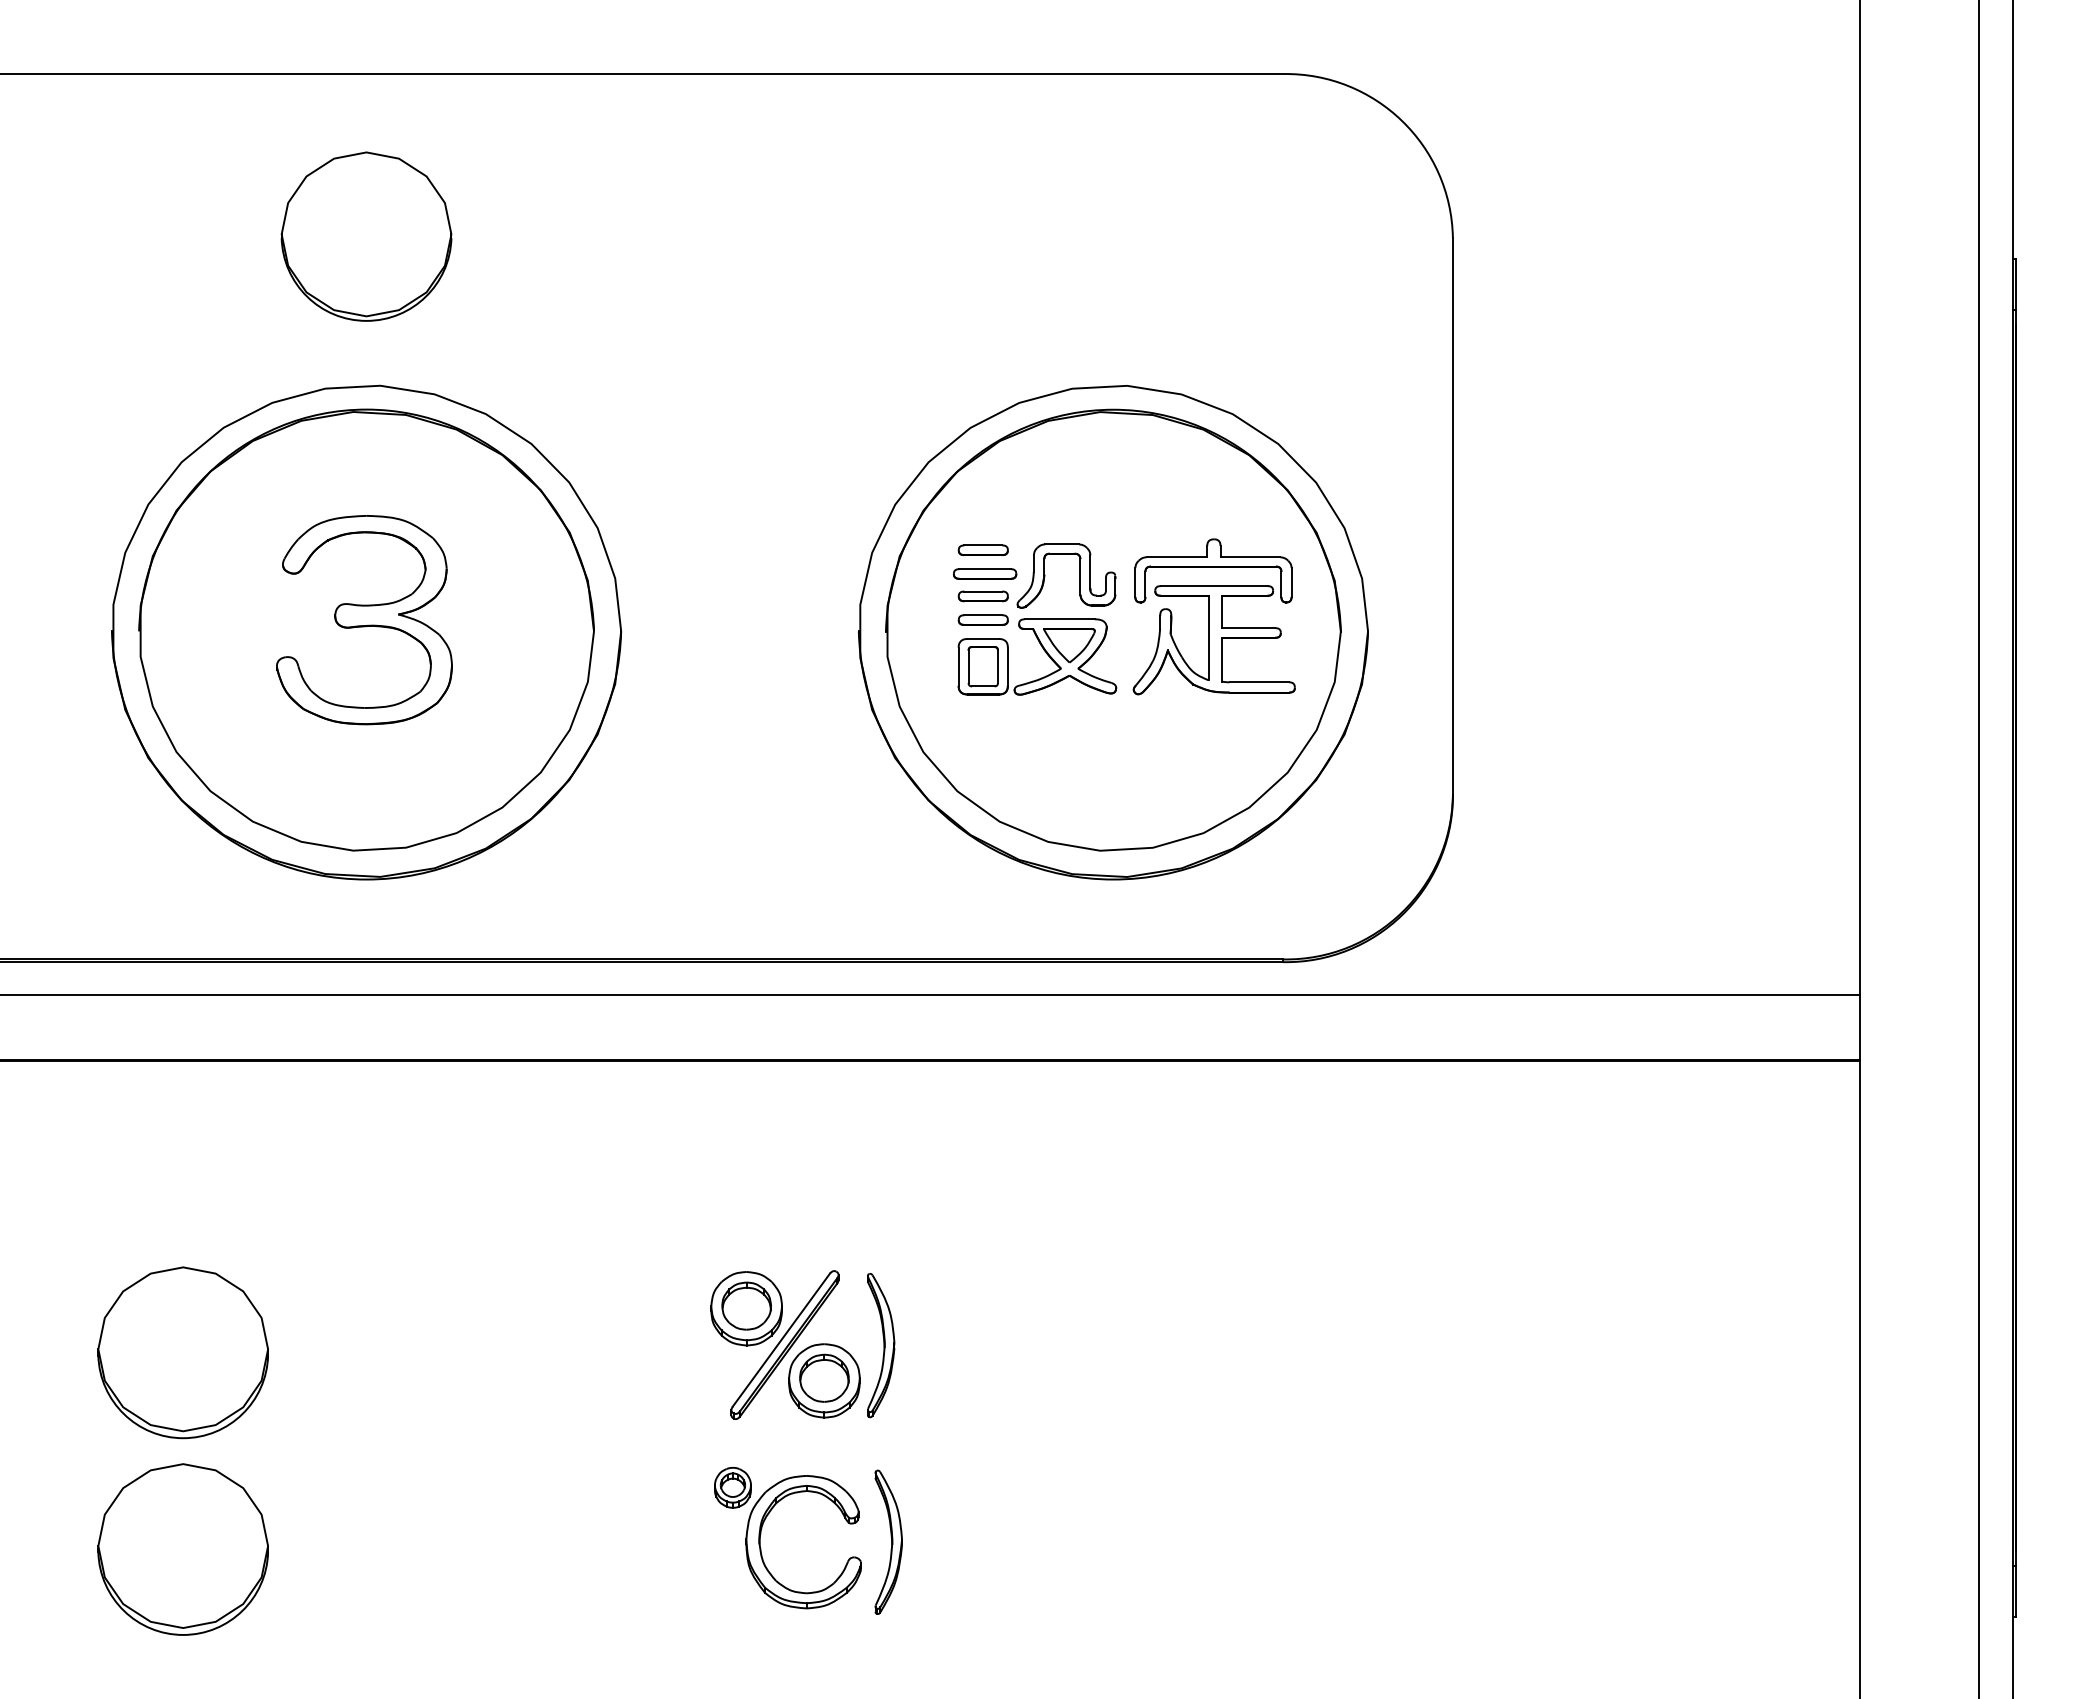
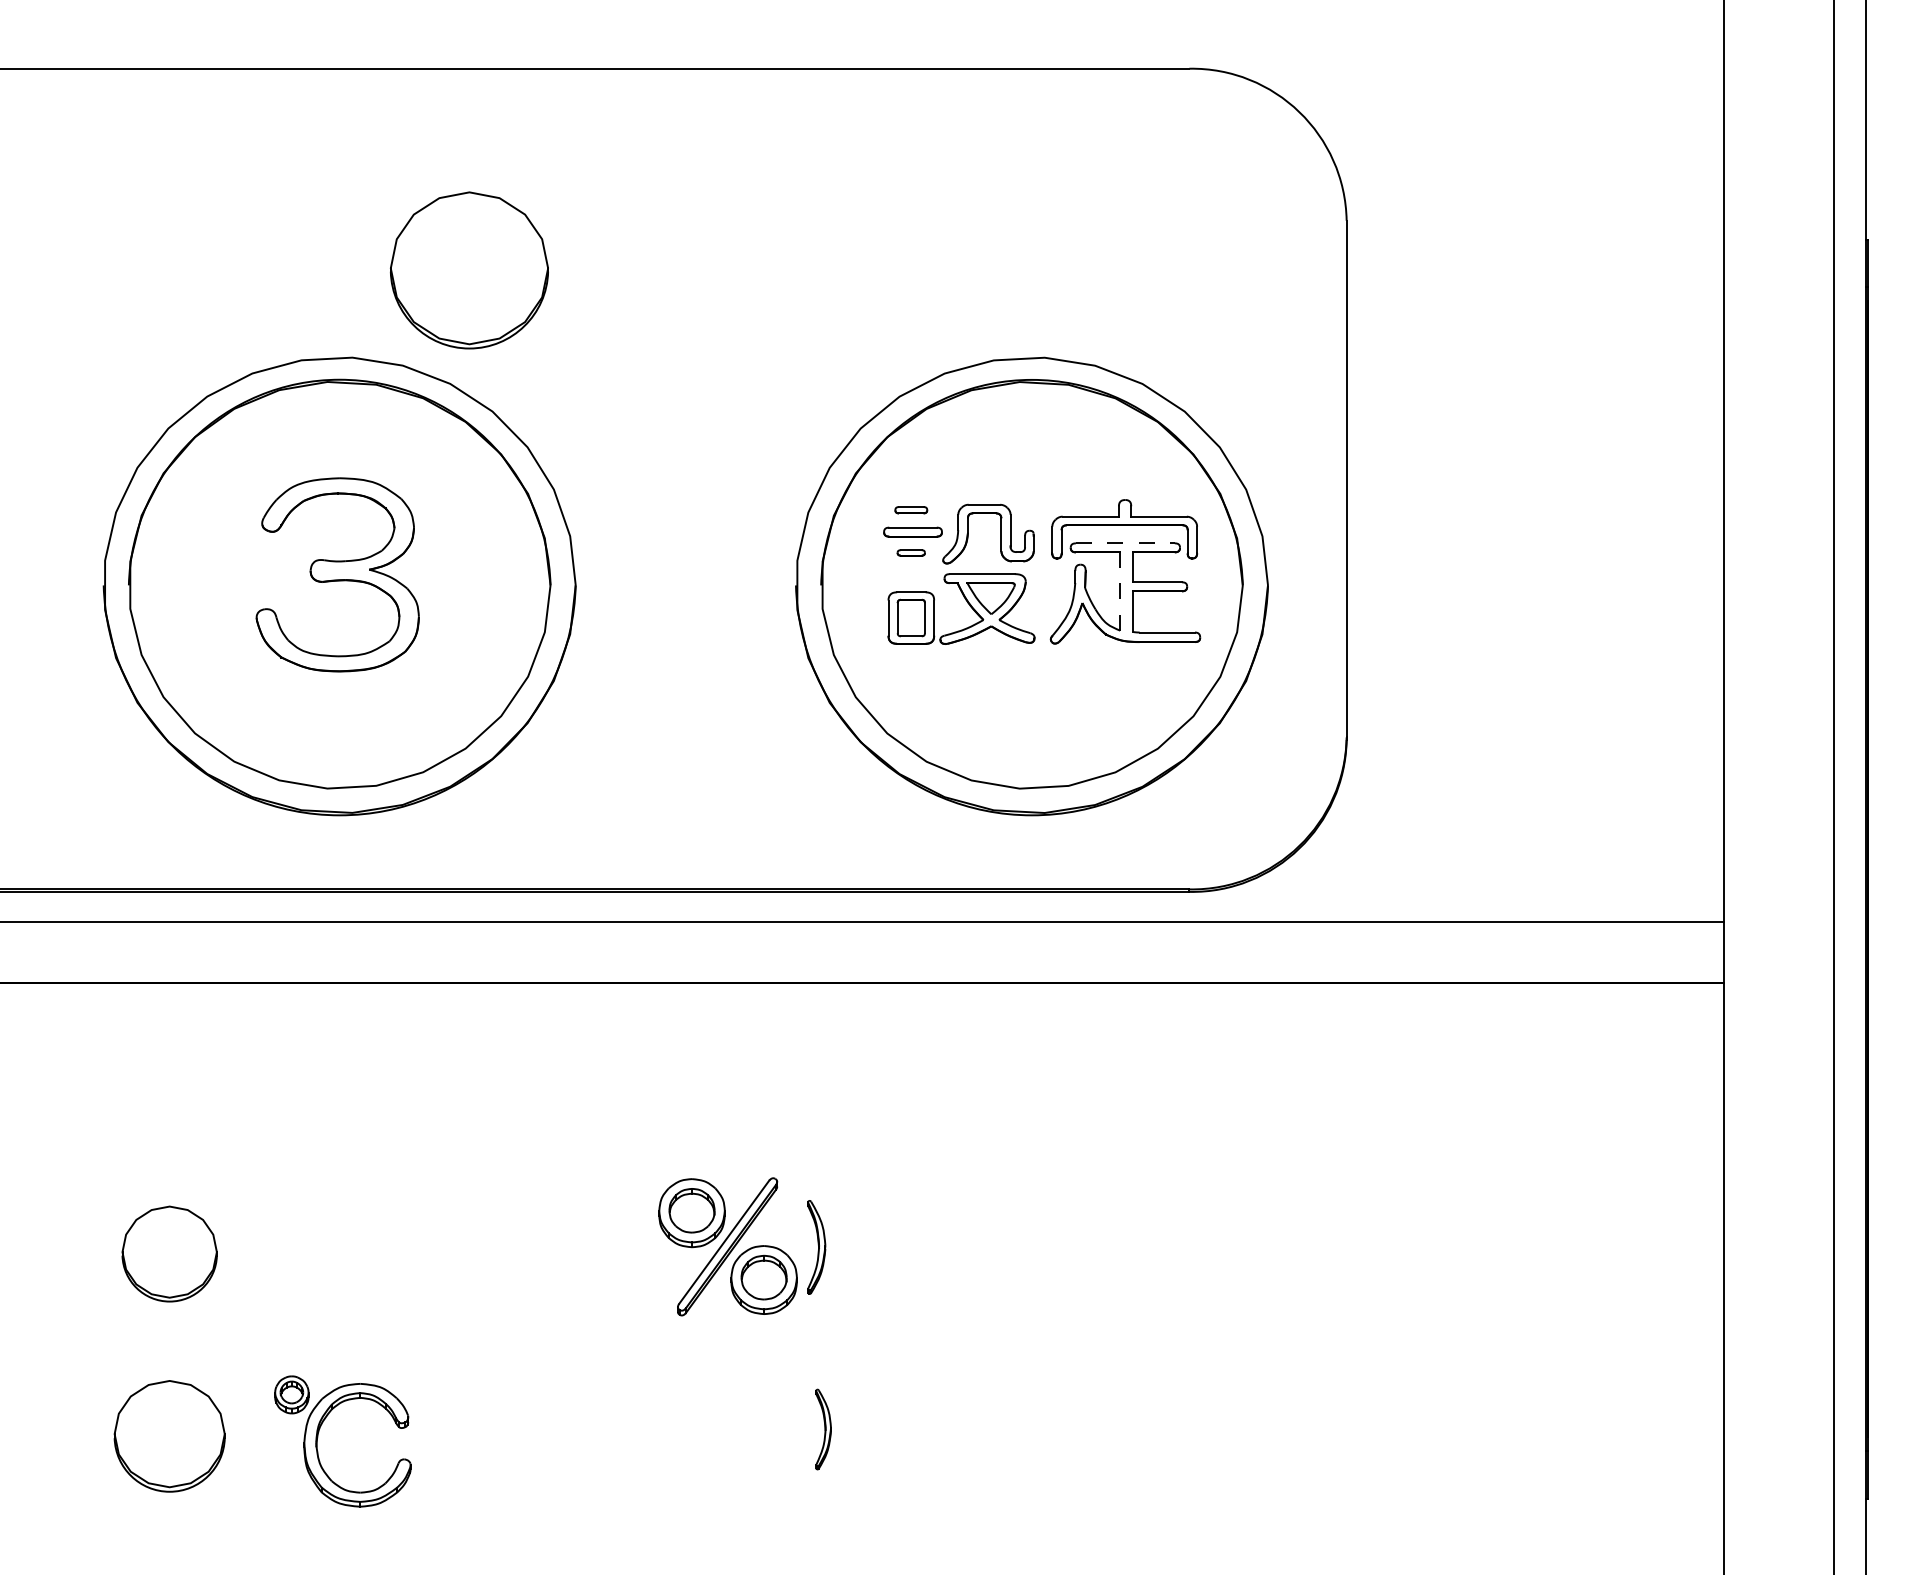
part: (366, 236) -> (469, 270), moved
part: (982, 550) -> (910, 510), size x0.7
line: (1214, 586) -> (1125, 543), solid -> dashed
part: (982, 596) -> (910, 552), size x0.6
part: (982, 619) -> (910, 574), removed
line: (1208, 637) -> (1120, 590), solid -> dashed
part: (881, 1345) -> (817, 1247), size x0.7
part: (182, 1352) -> (169, 1253), size x0.6
part: (761, 1534) -> (318, 1438), moved
part: (888, 1541) -> (823, 1428), size x0.6
part: (182, 1549) -> (169, 1436), size x0.7

